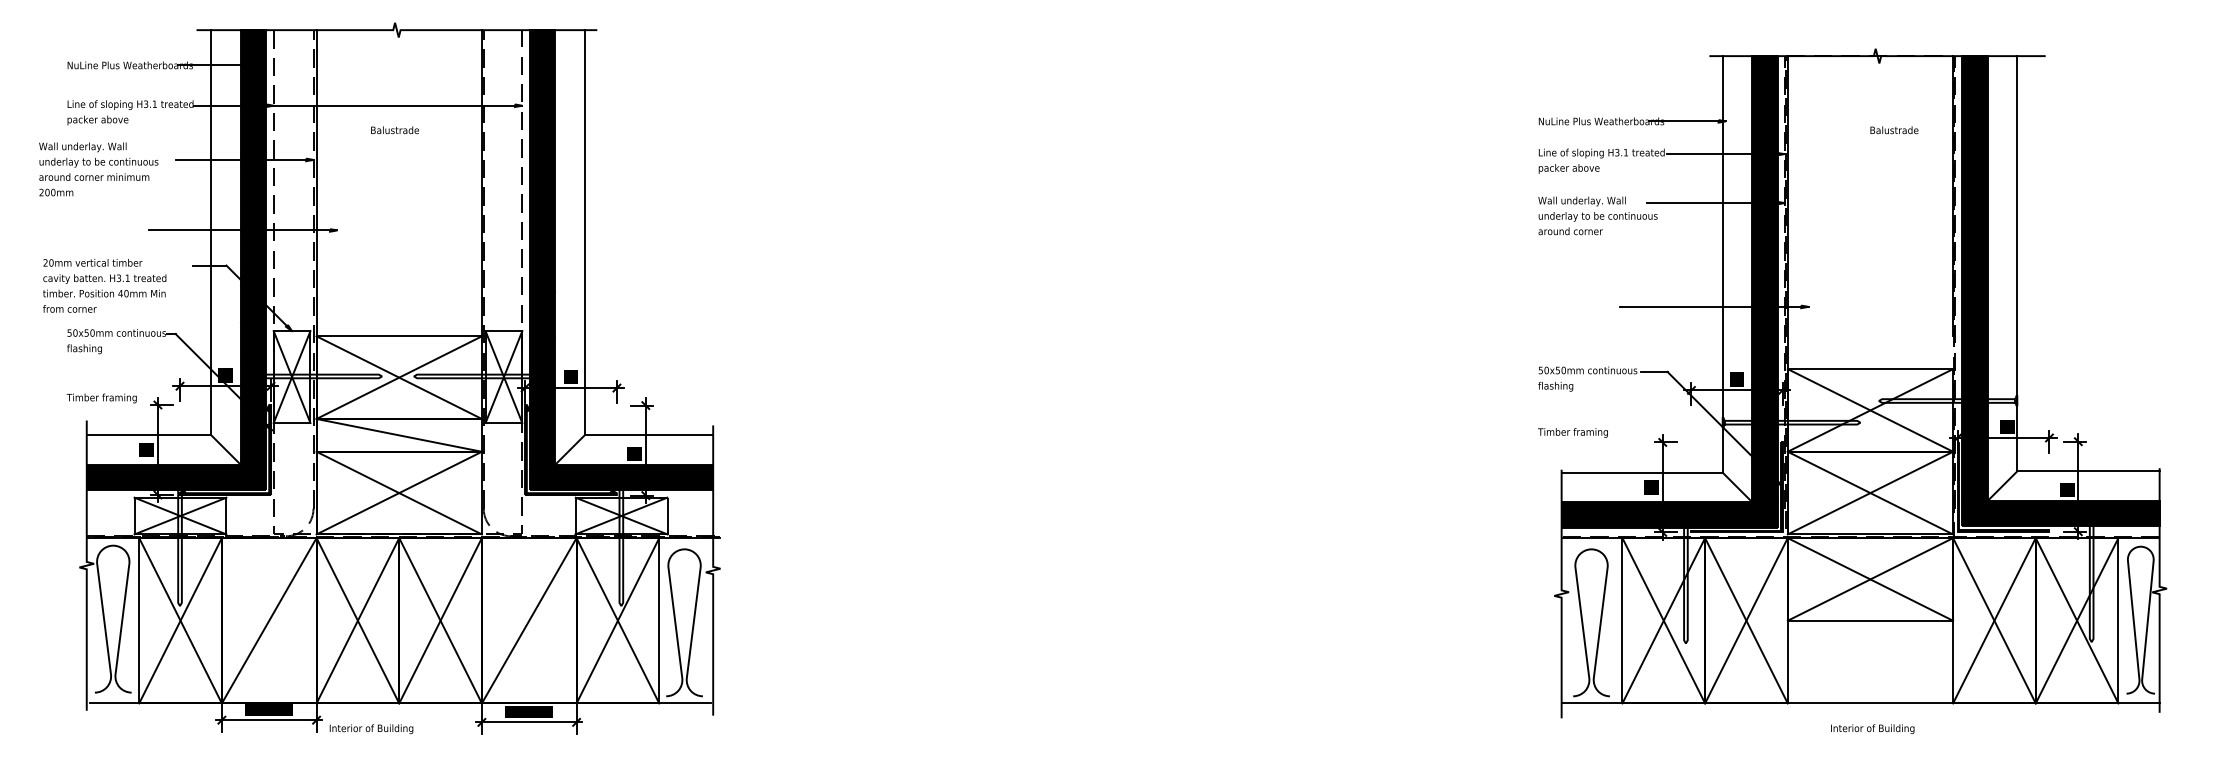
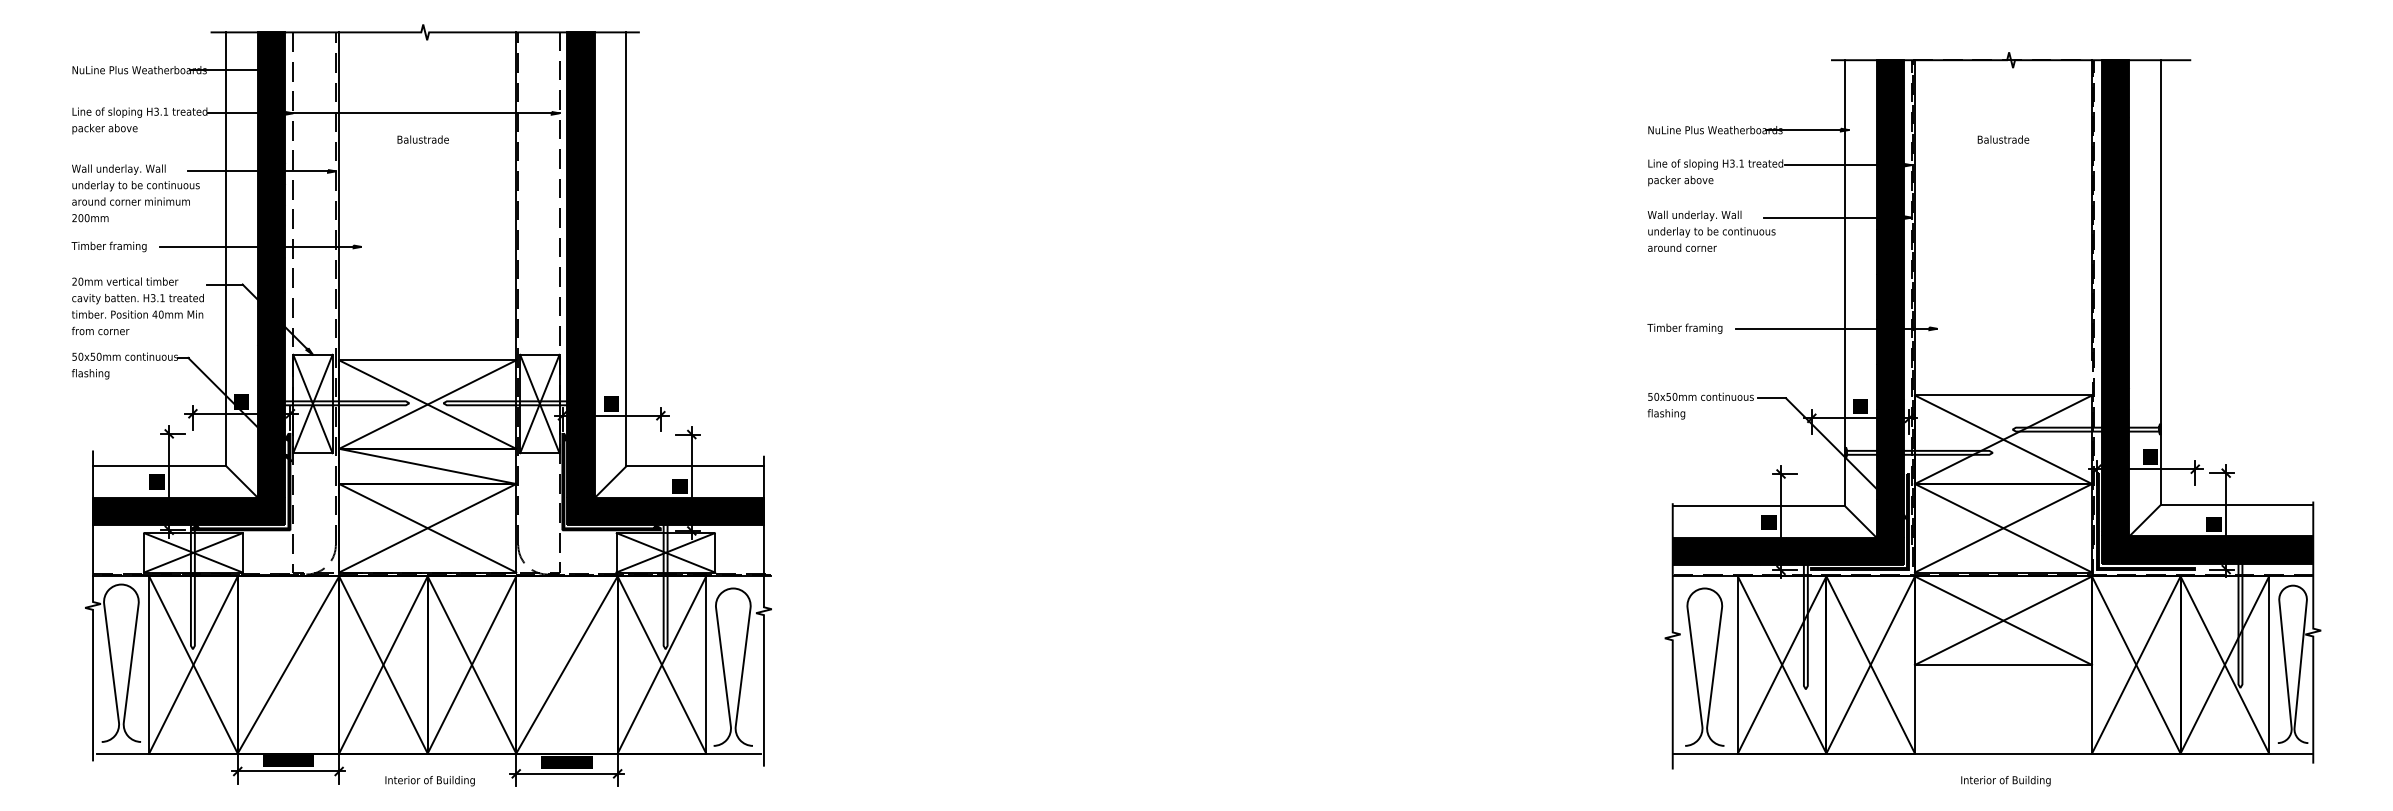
text: (1894, 130) -> (2003, 139), moved
text: (98, 169) -> (135, 193), moved
text: (104, 285) -> (137, 305), moved
text: (101, 398) -> (108, 246), moved
text: (1572, 432) -> (1684, 328), moved
text: (371, 729) -> (430, 781), moved

